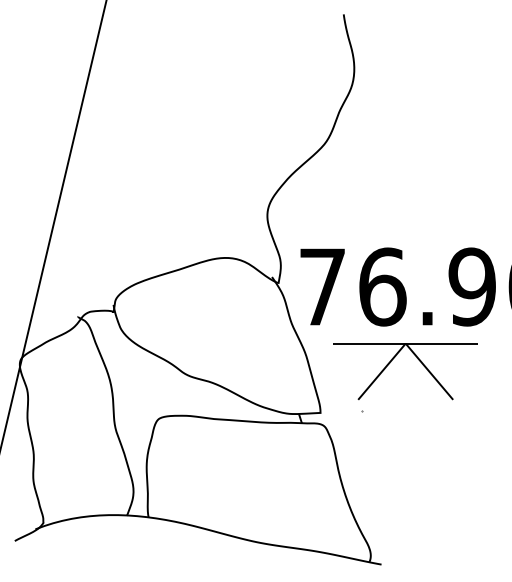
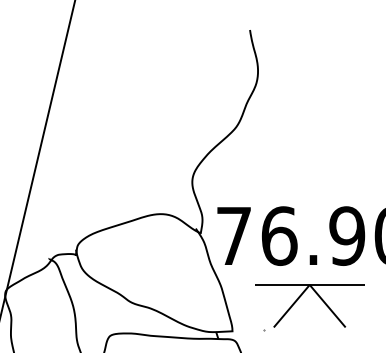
part: (391, 362) -> (298, 299), moved

